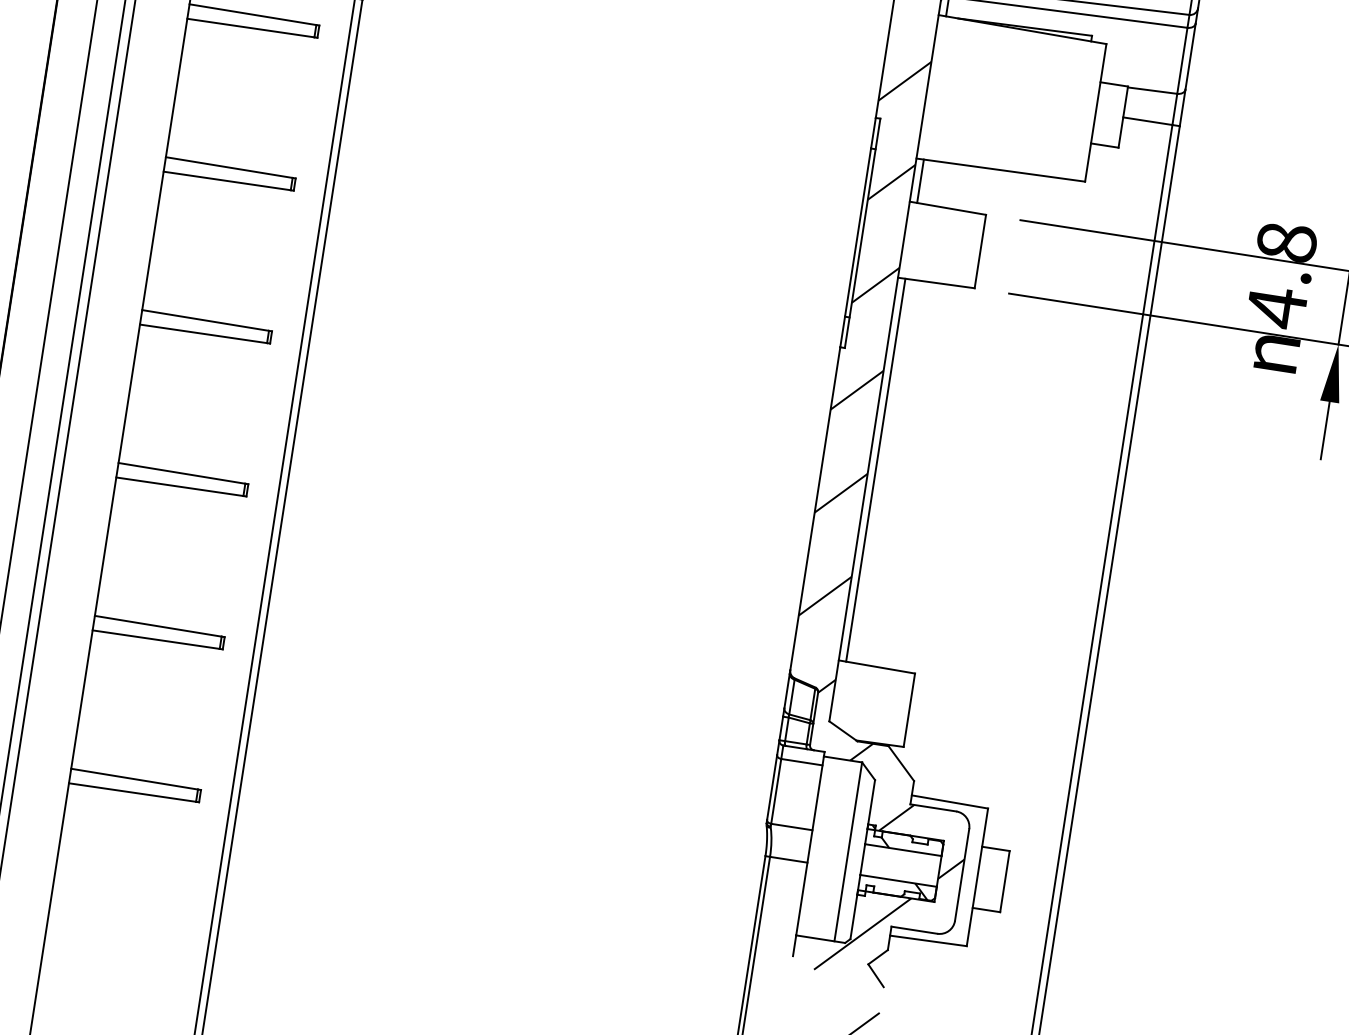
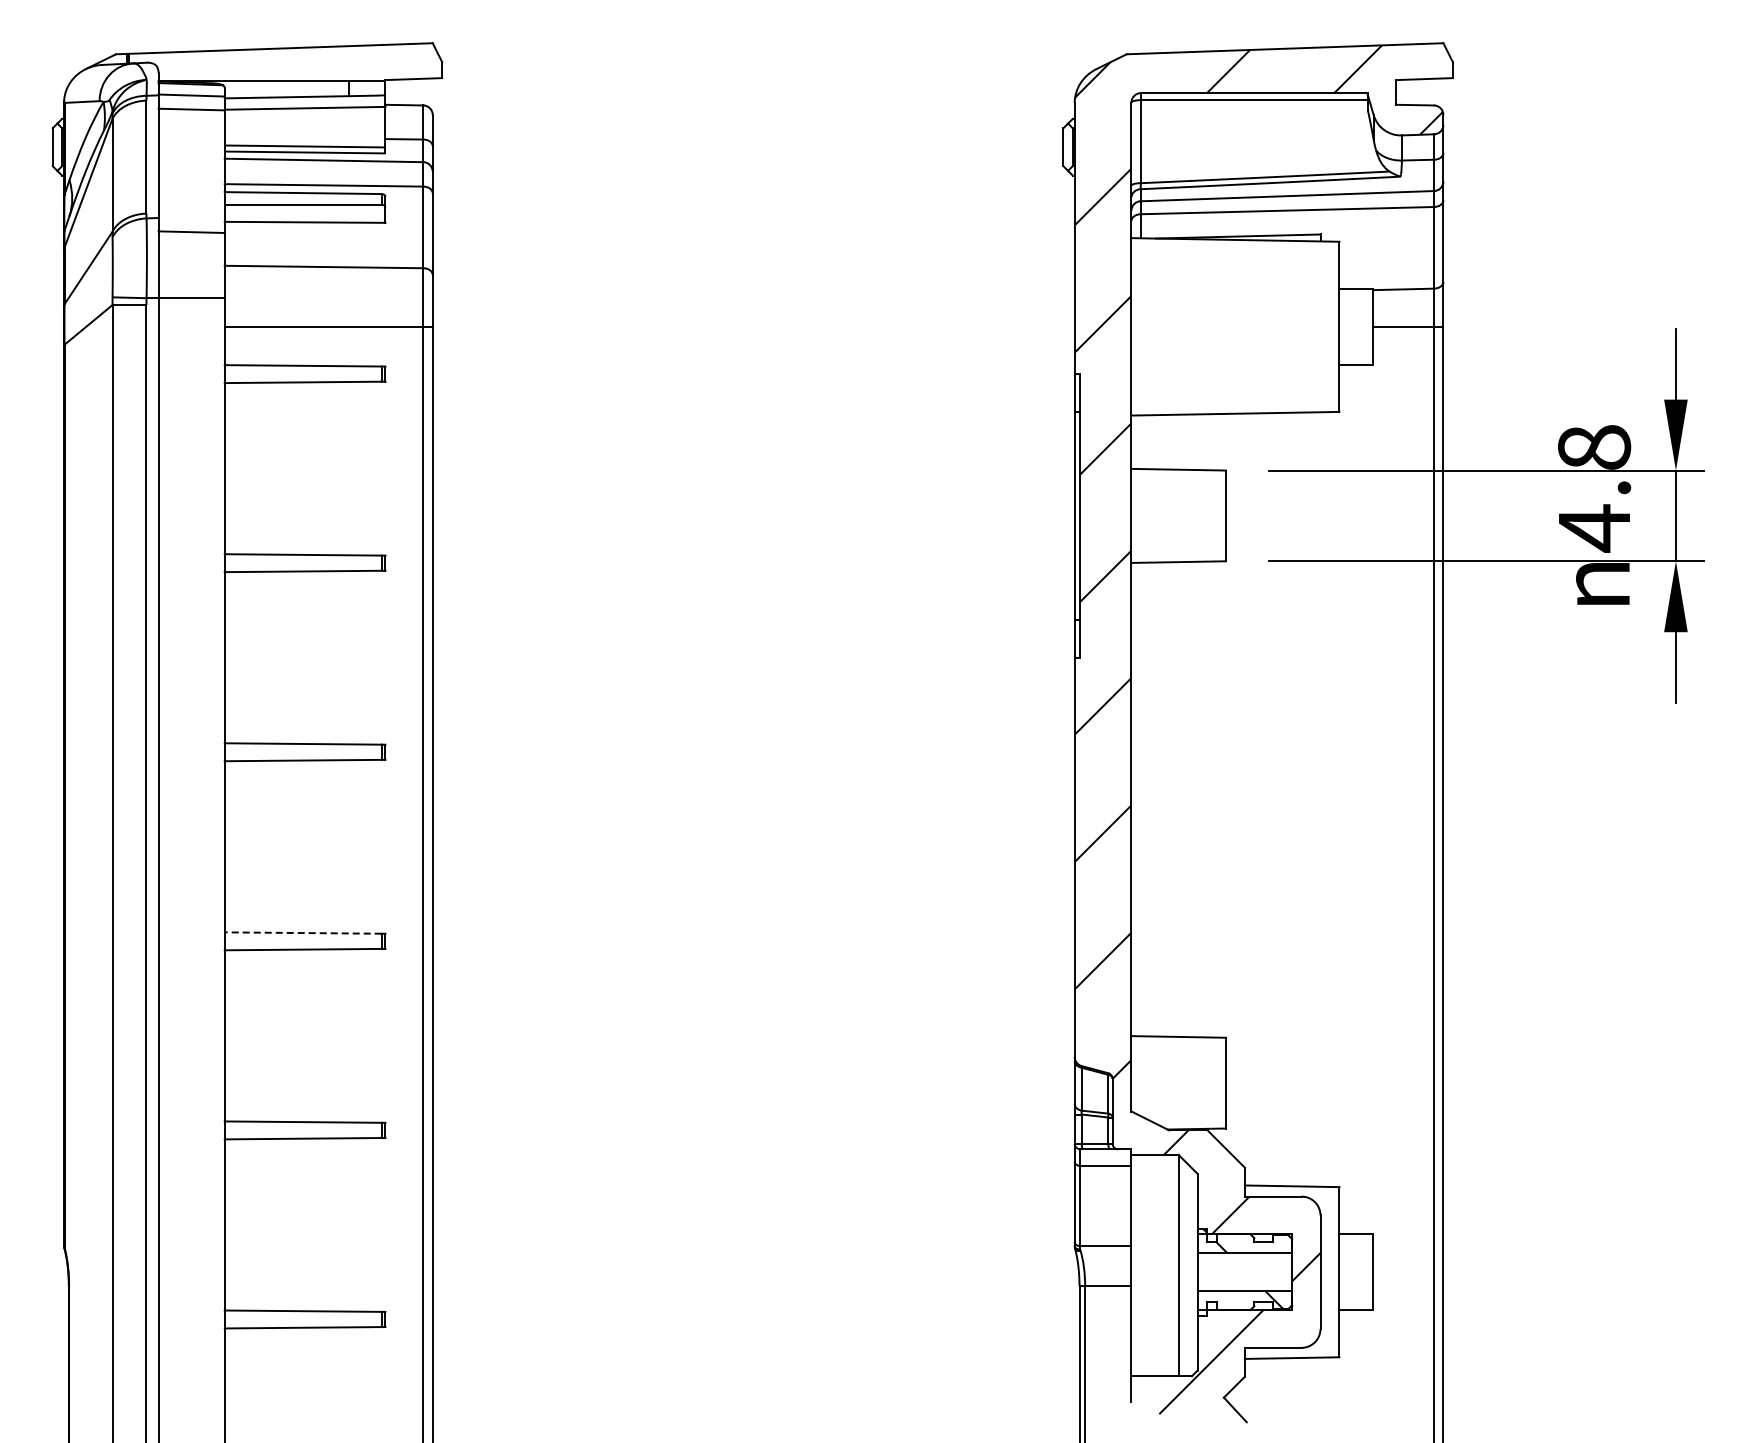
line: (920, 181) -> (1140, 442), removed
line: (875, 470) -> (1140, 799), removed
line: (181, 473) -> (302, 933), solid -> dashed

